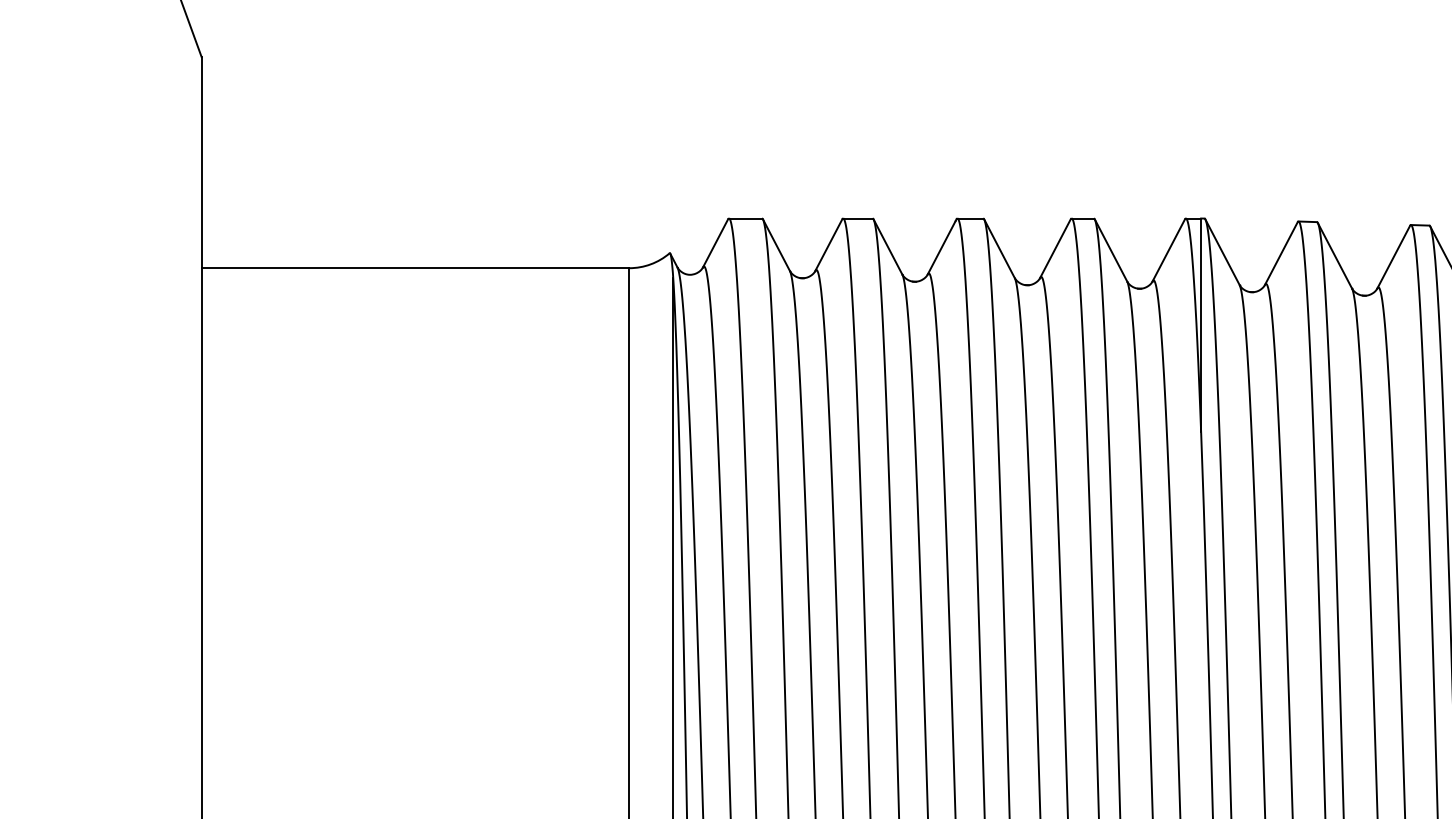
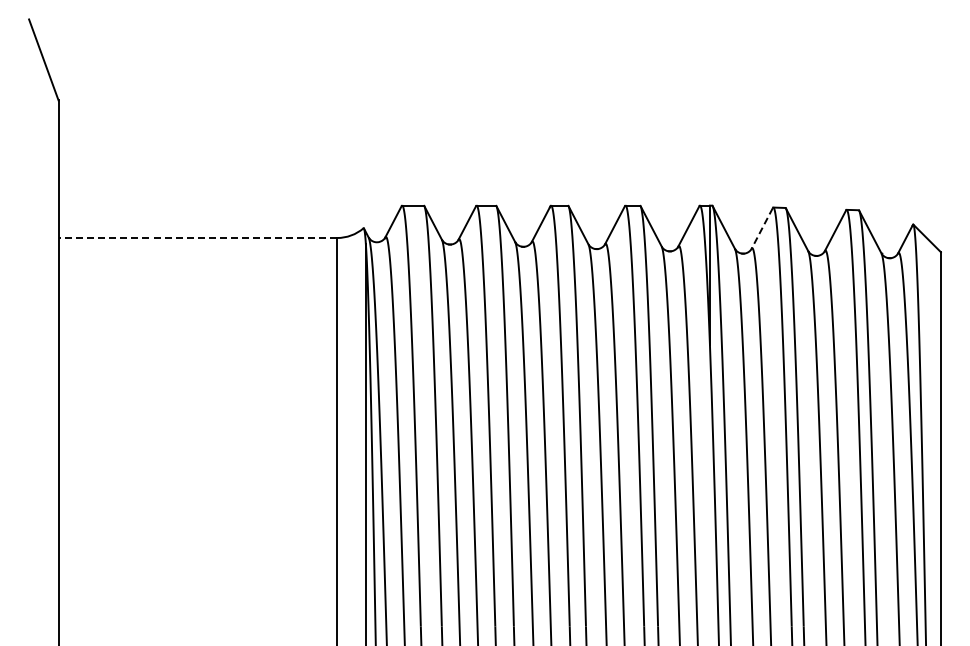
line: (1281, 253) -> (762, 228), solid -> dashed
line: (414, 268) -> (197, 238), solid -> dashed

